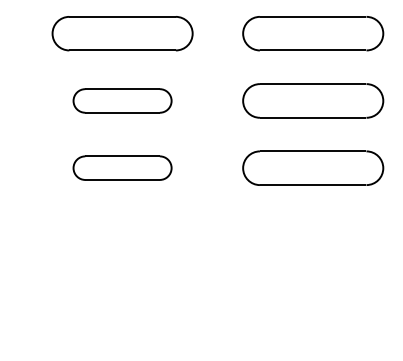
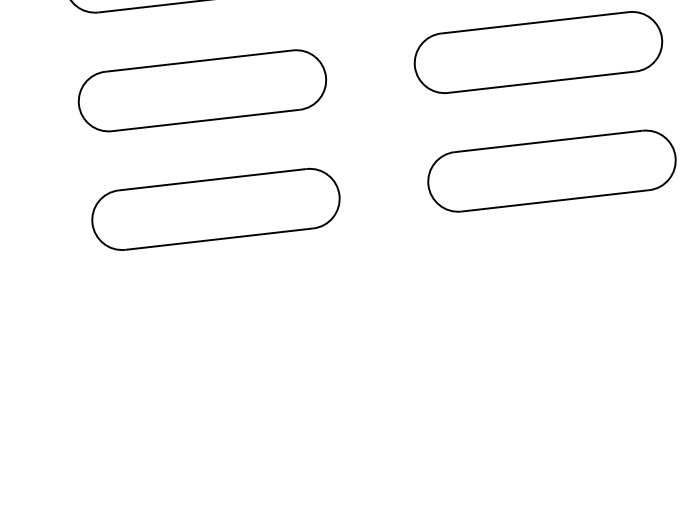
part: (122, 100) -> (202, 90), size x1.43
part: (122, 167) -> (215, 208), size x1.43

